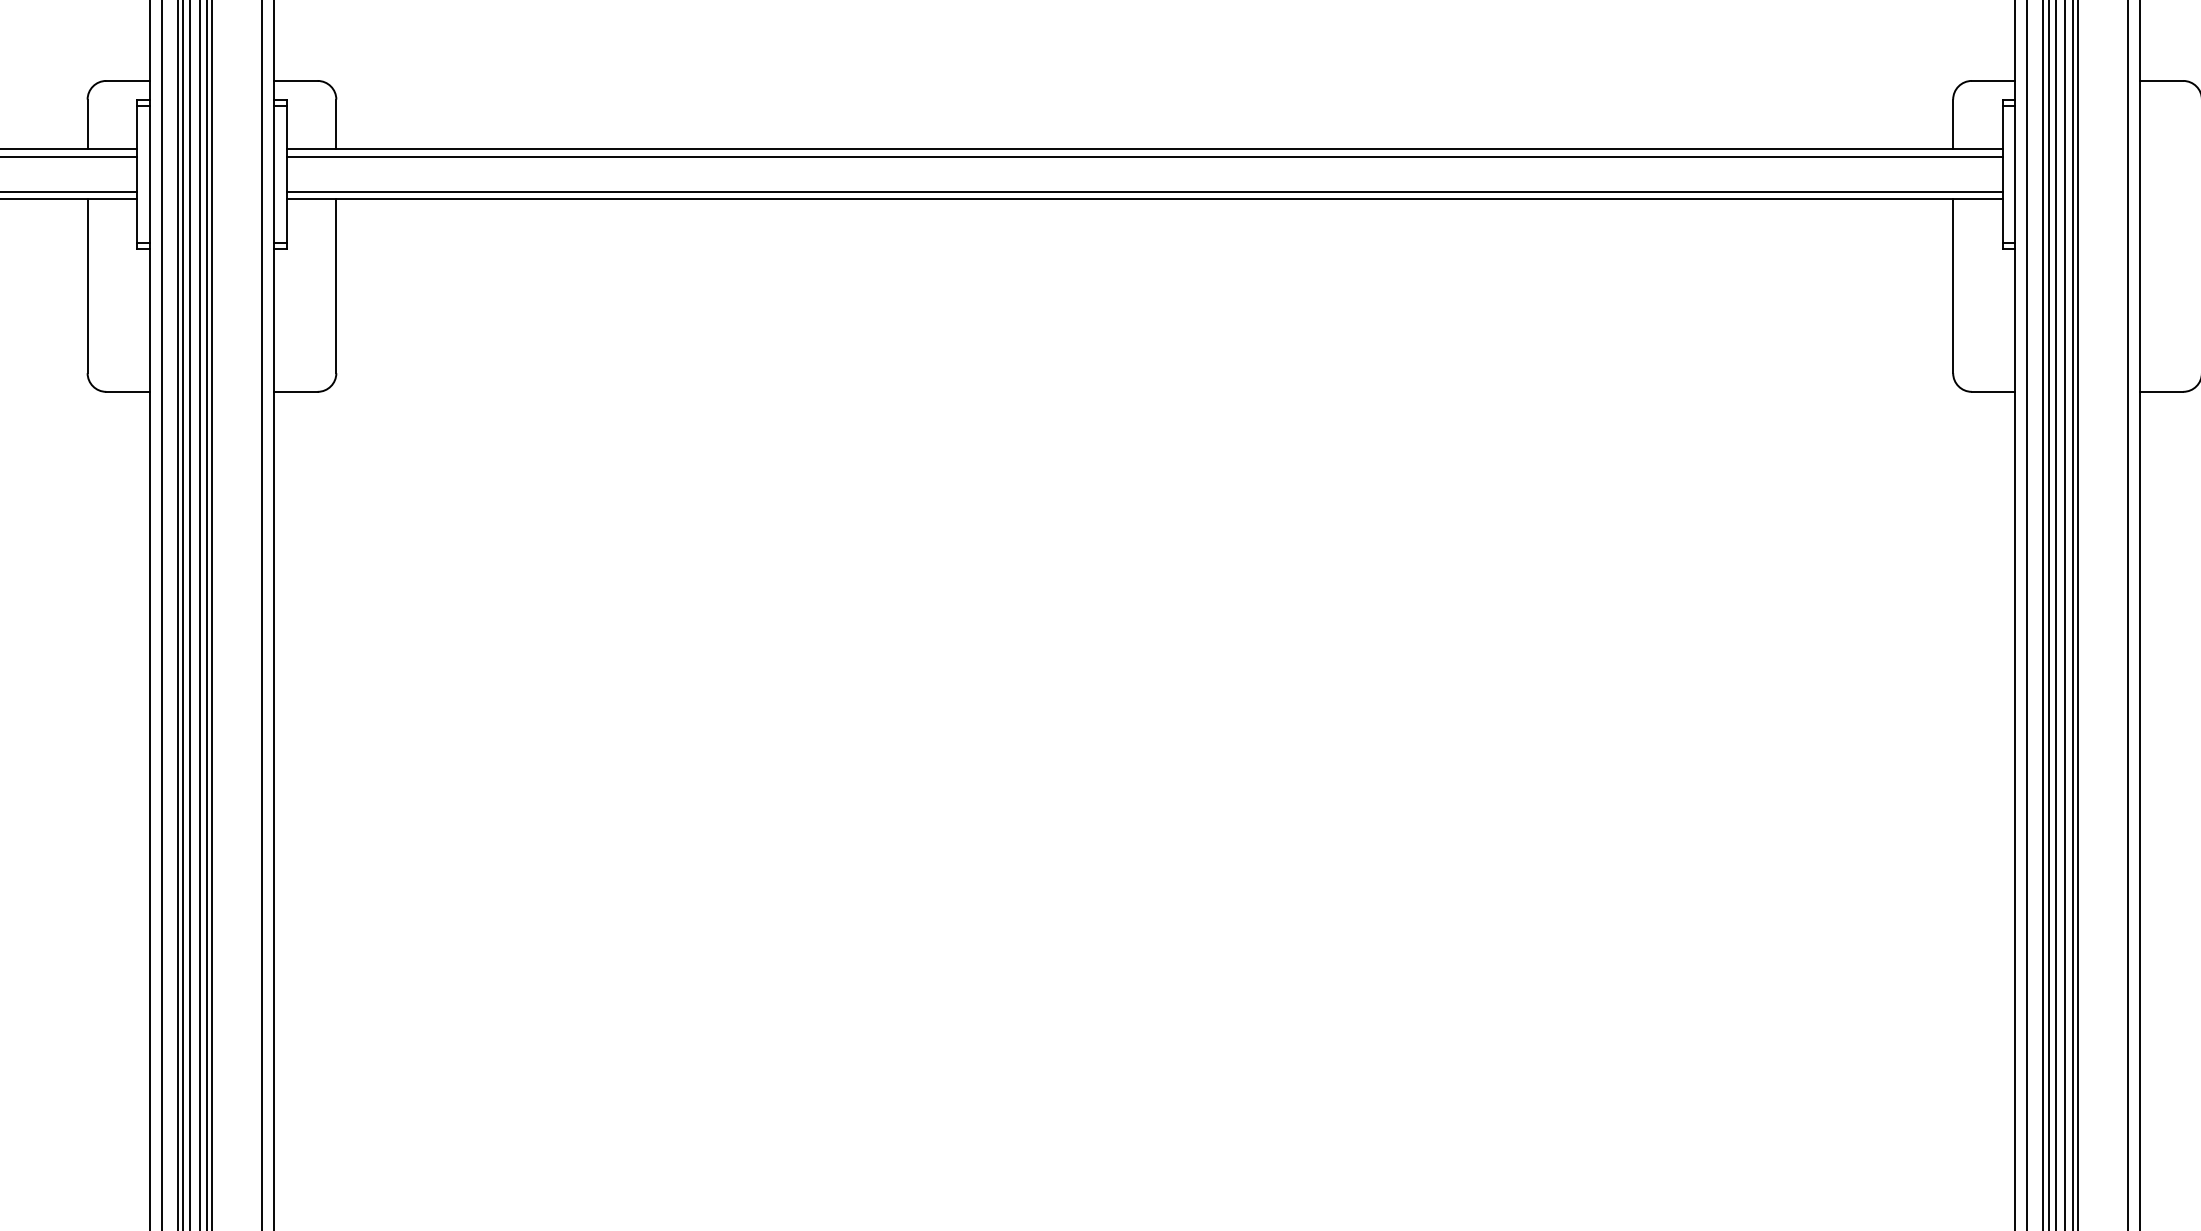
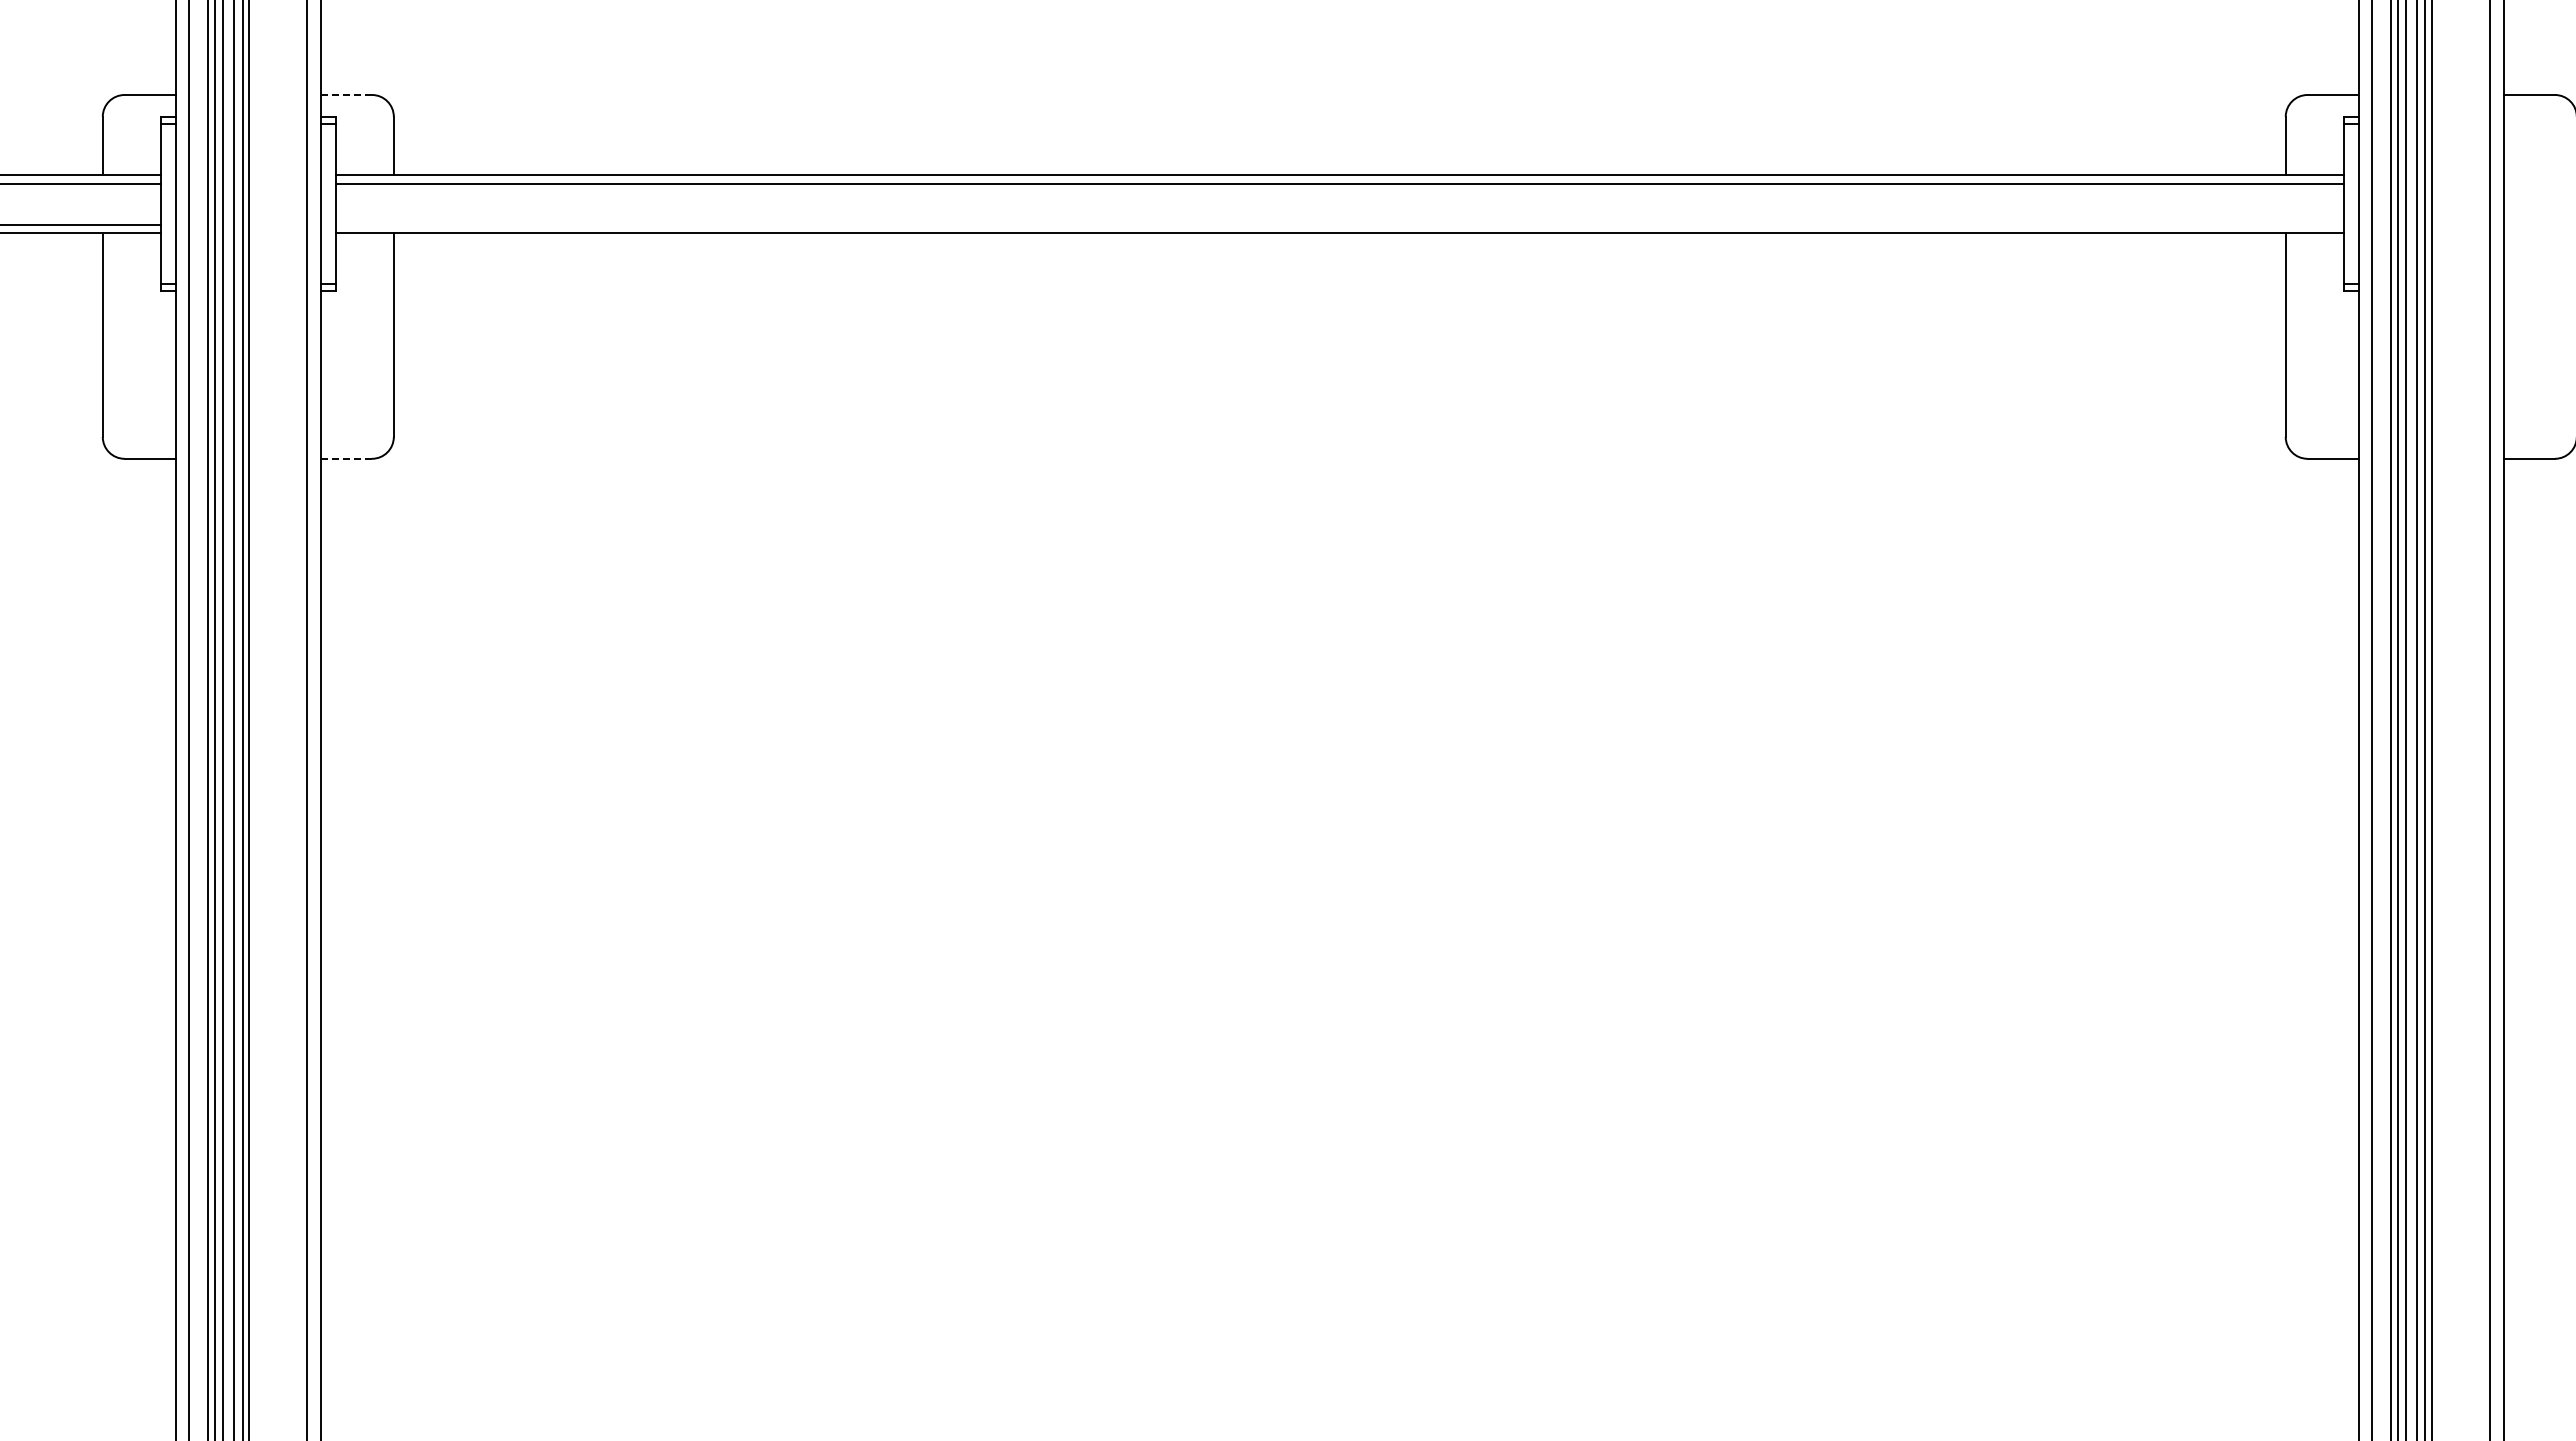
line: (295, 80) -> (346, 94), solid -> dashed
line: (1144, 191) -> (1339, 224), removed
line: (296, 391) -> (347, 458), solid -> dashed

